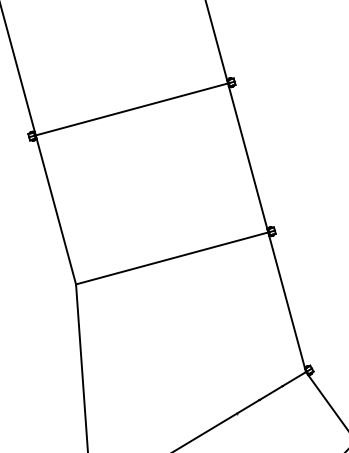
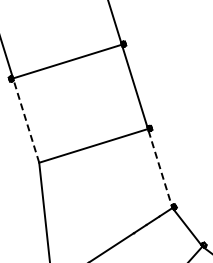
line: (56, 211) -> (26, 121), solid -> dashed
line: (287, 302) -> (160, 168), solid -> dashed

